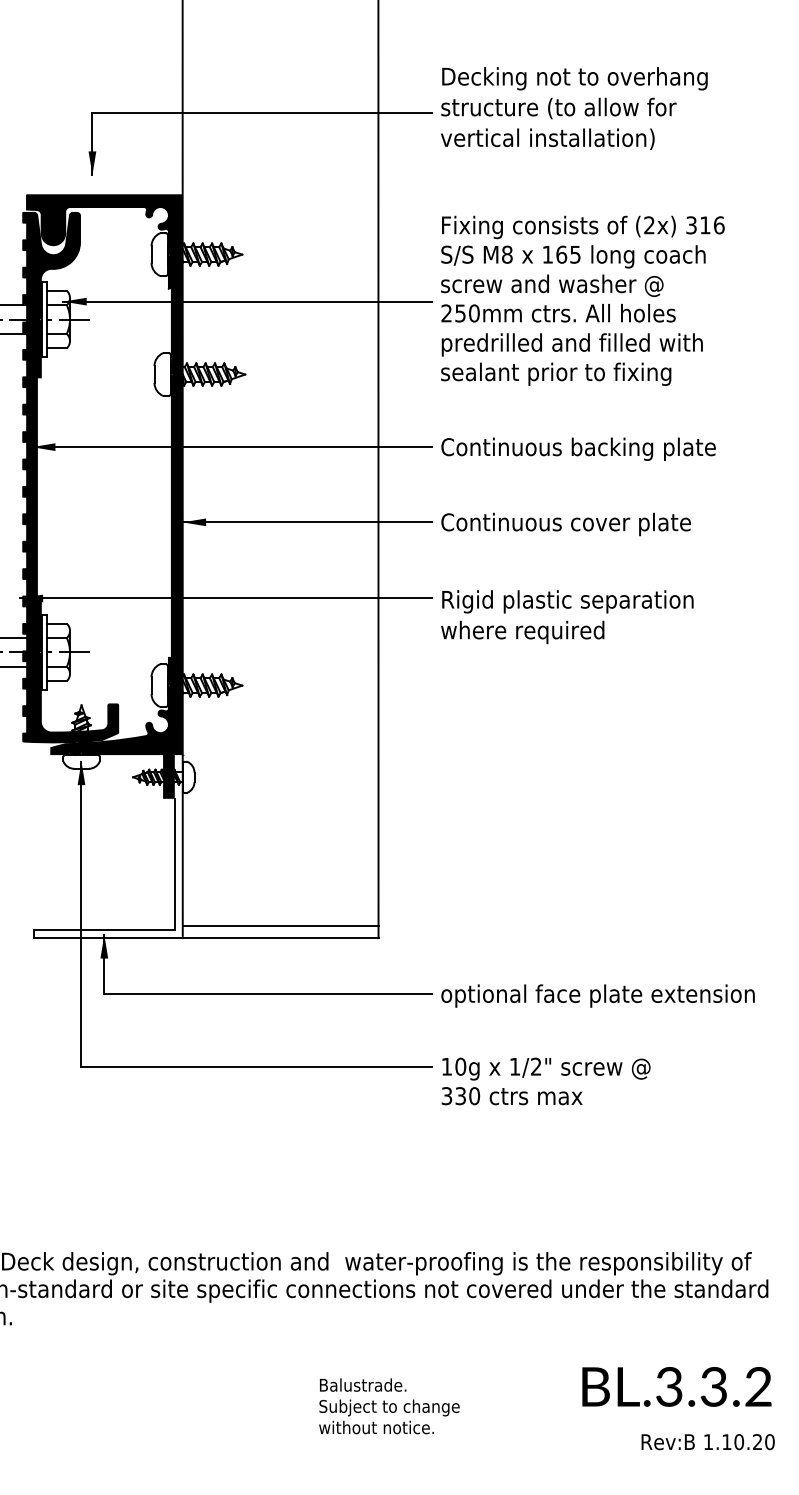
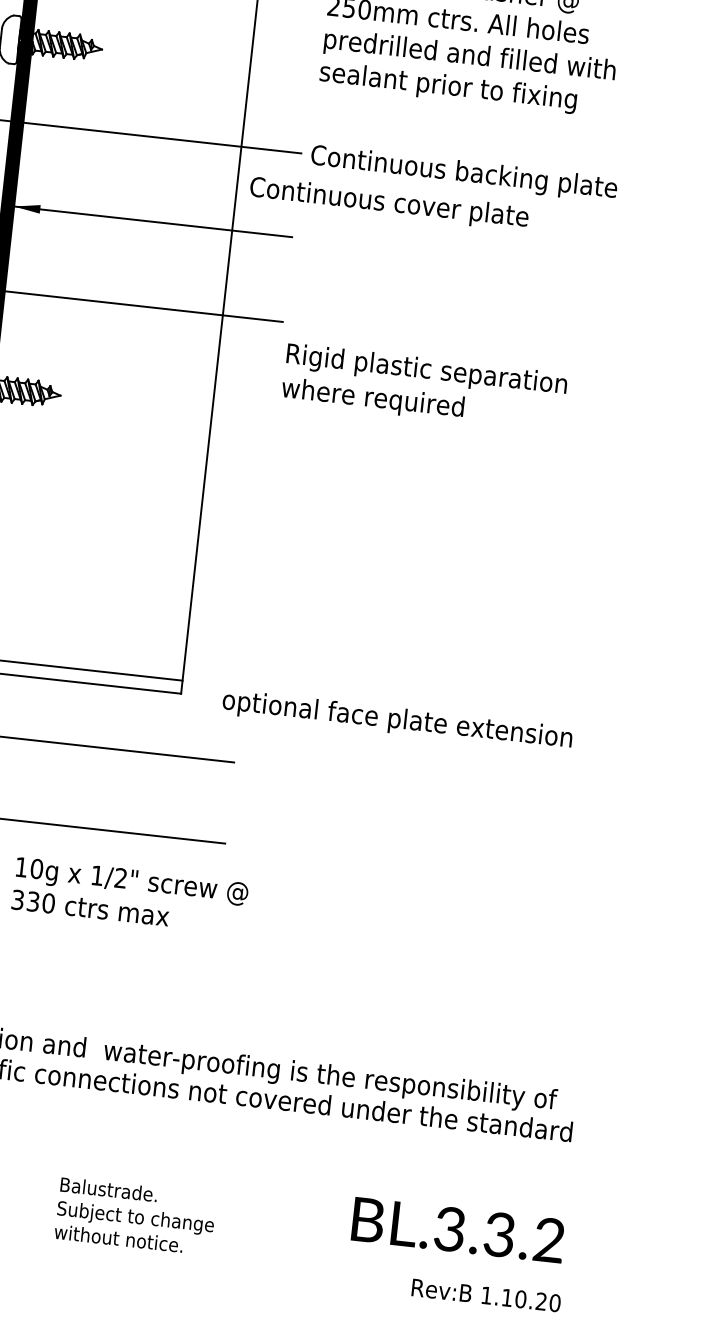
text: (565, 524) -> (388, 204), moved
text: (567, 617) -> (424, 388), moved
text: (597, 995) -> (396, 720), moved
text: (545, 1081) -> (129, 895), moved

